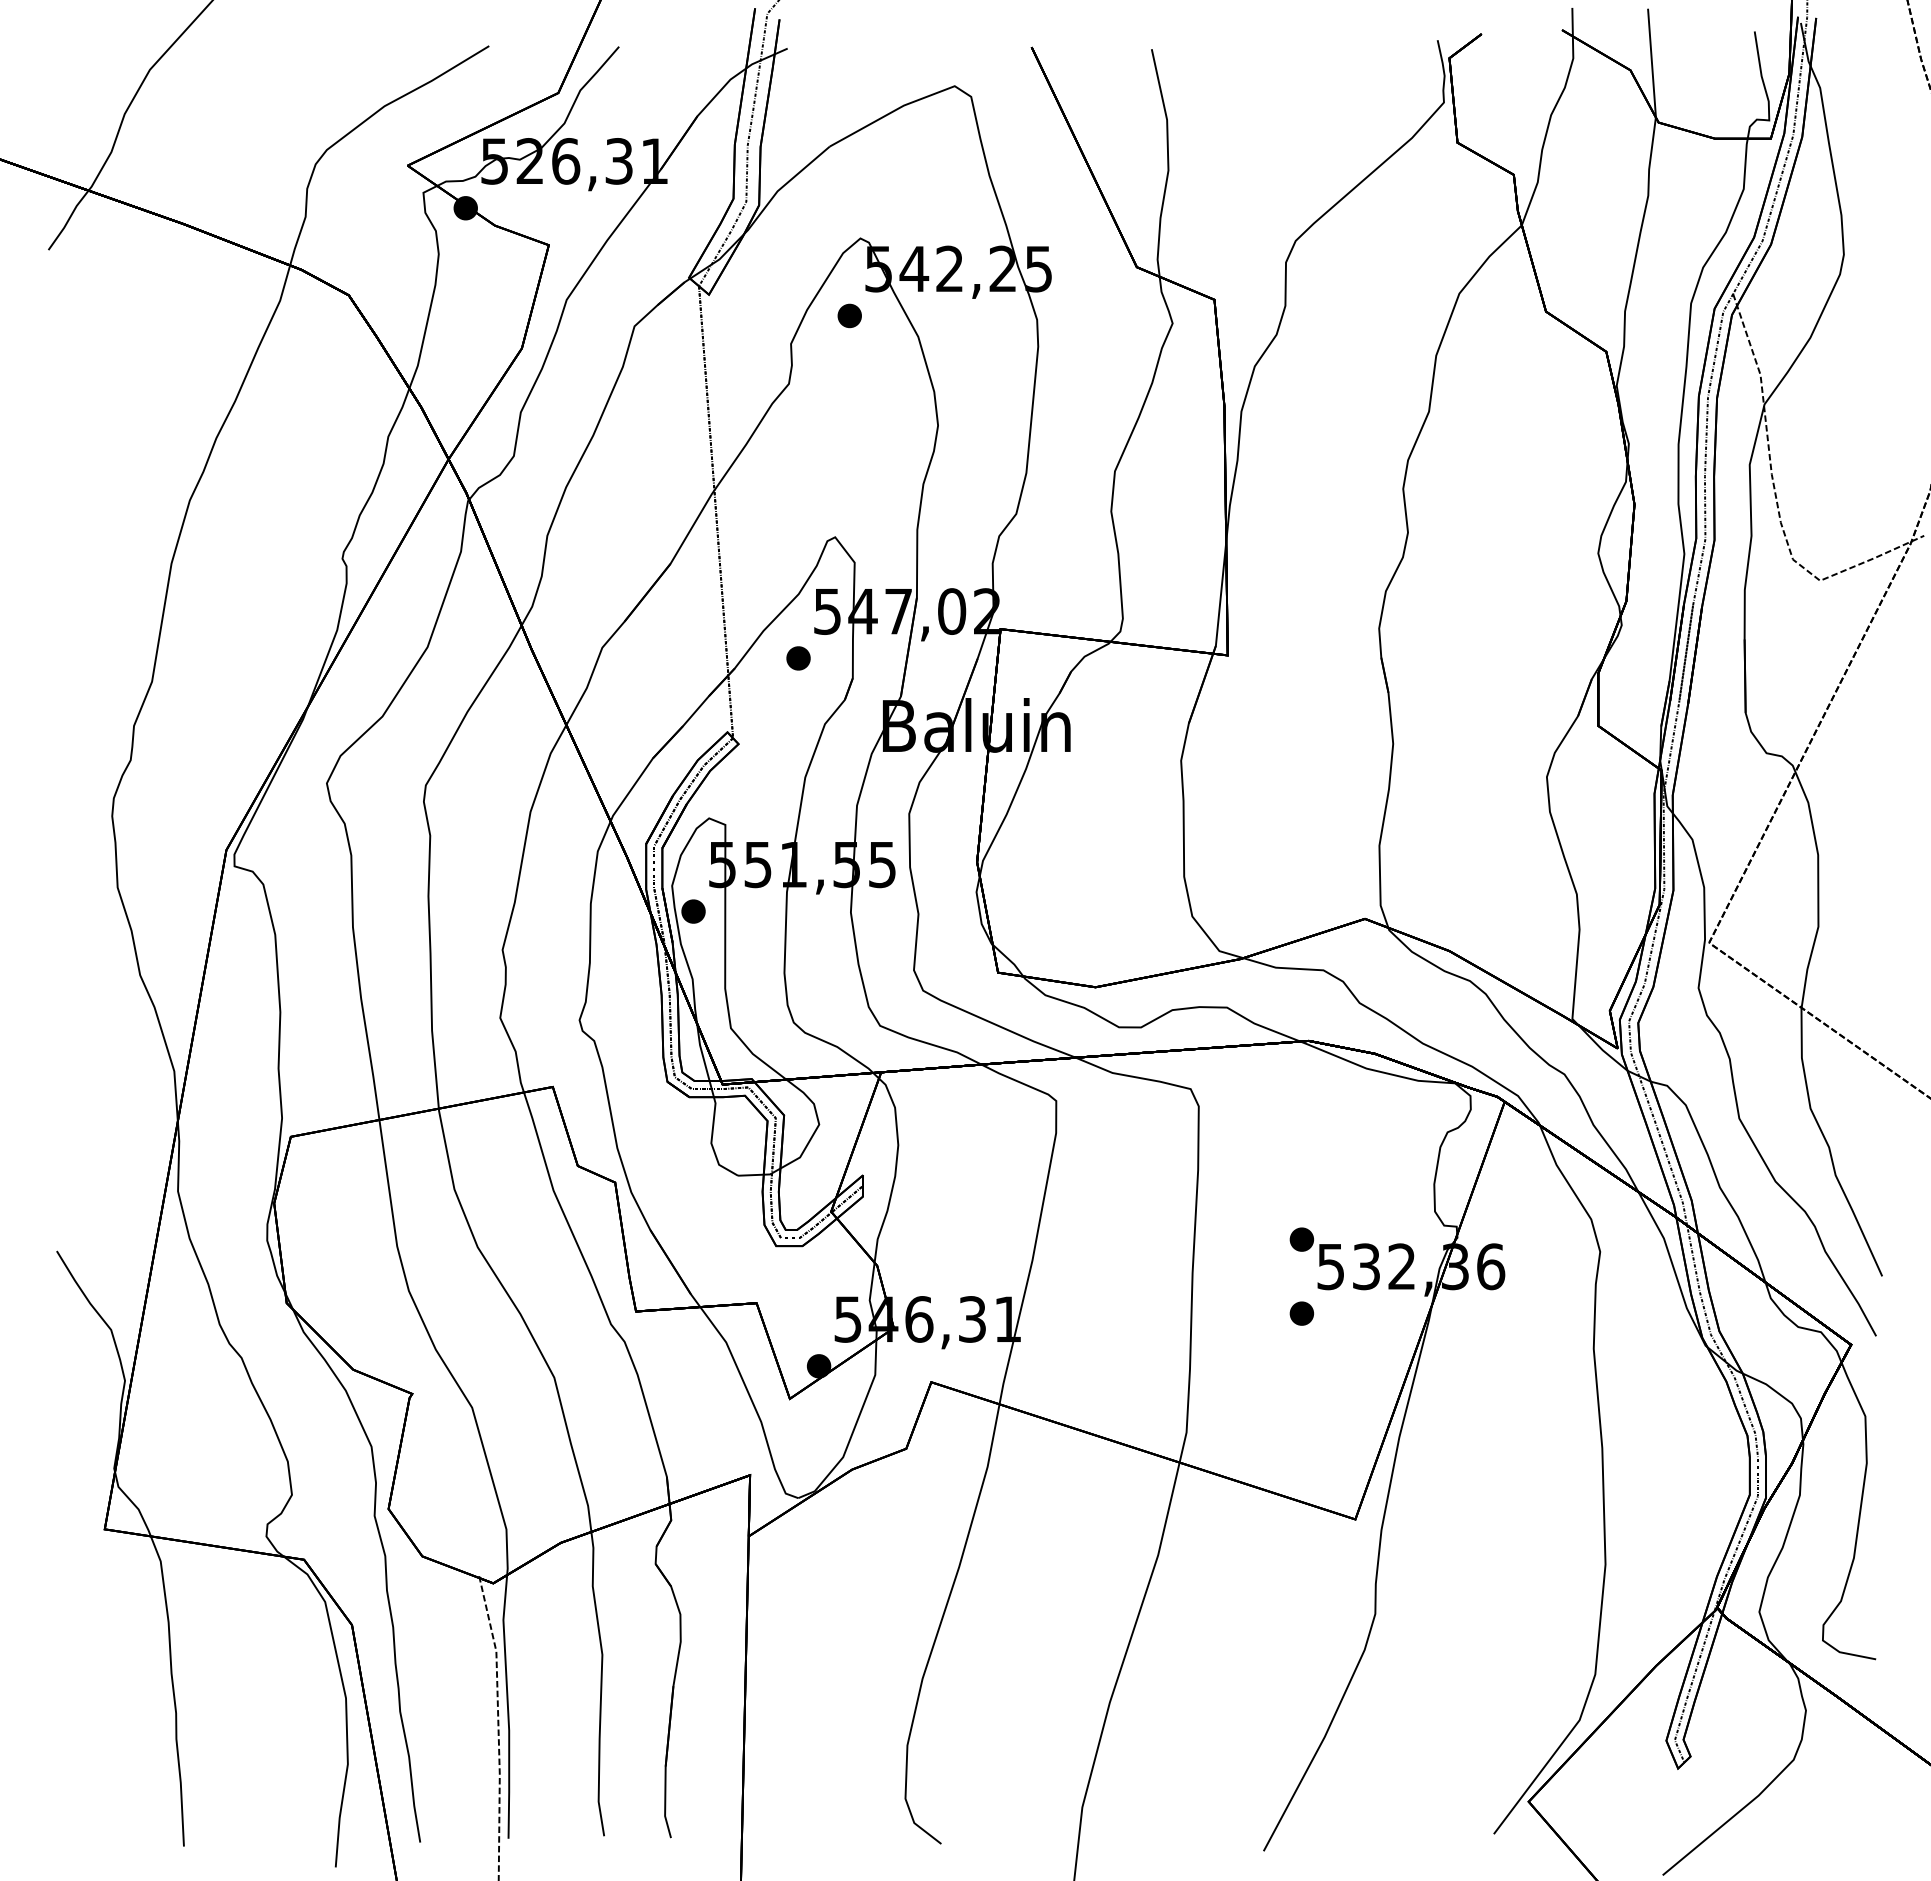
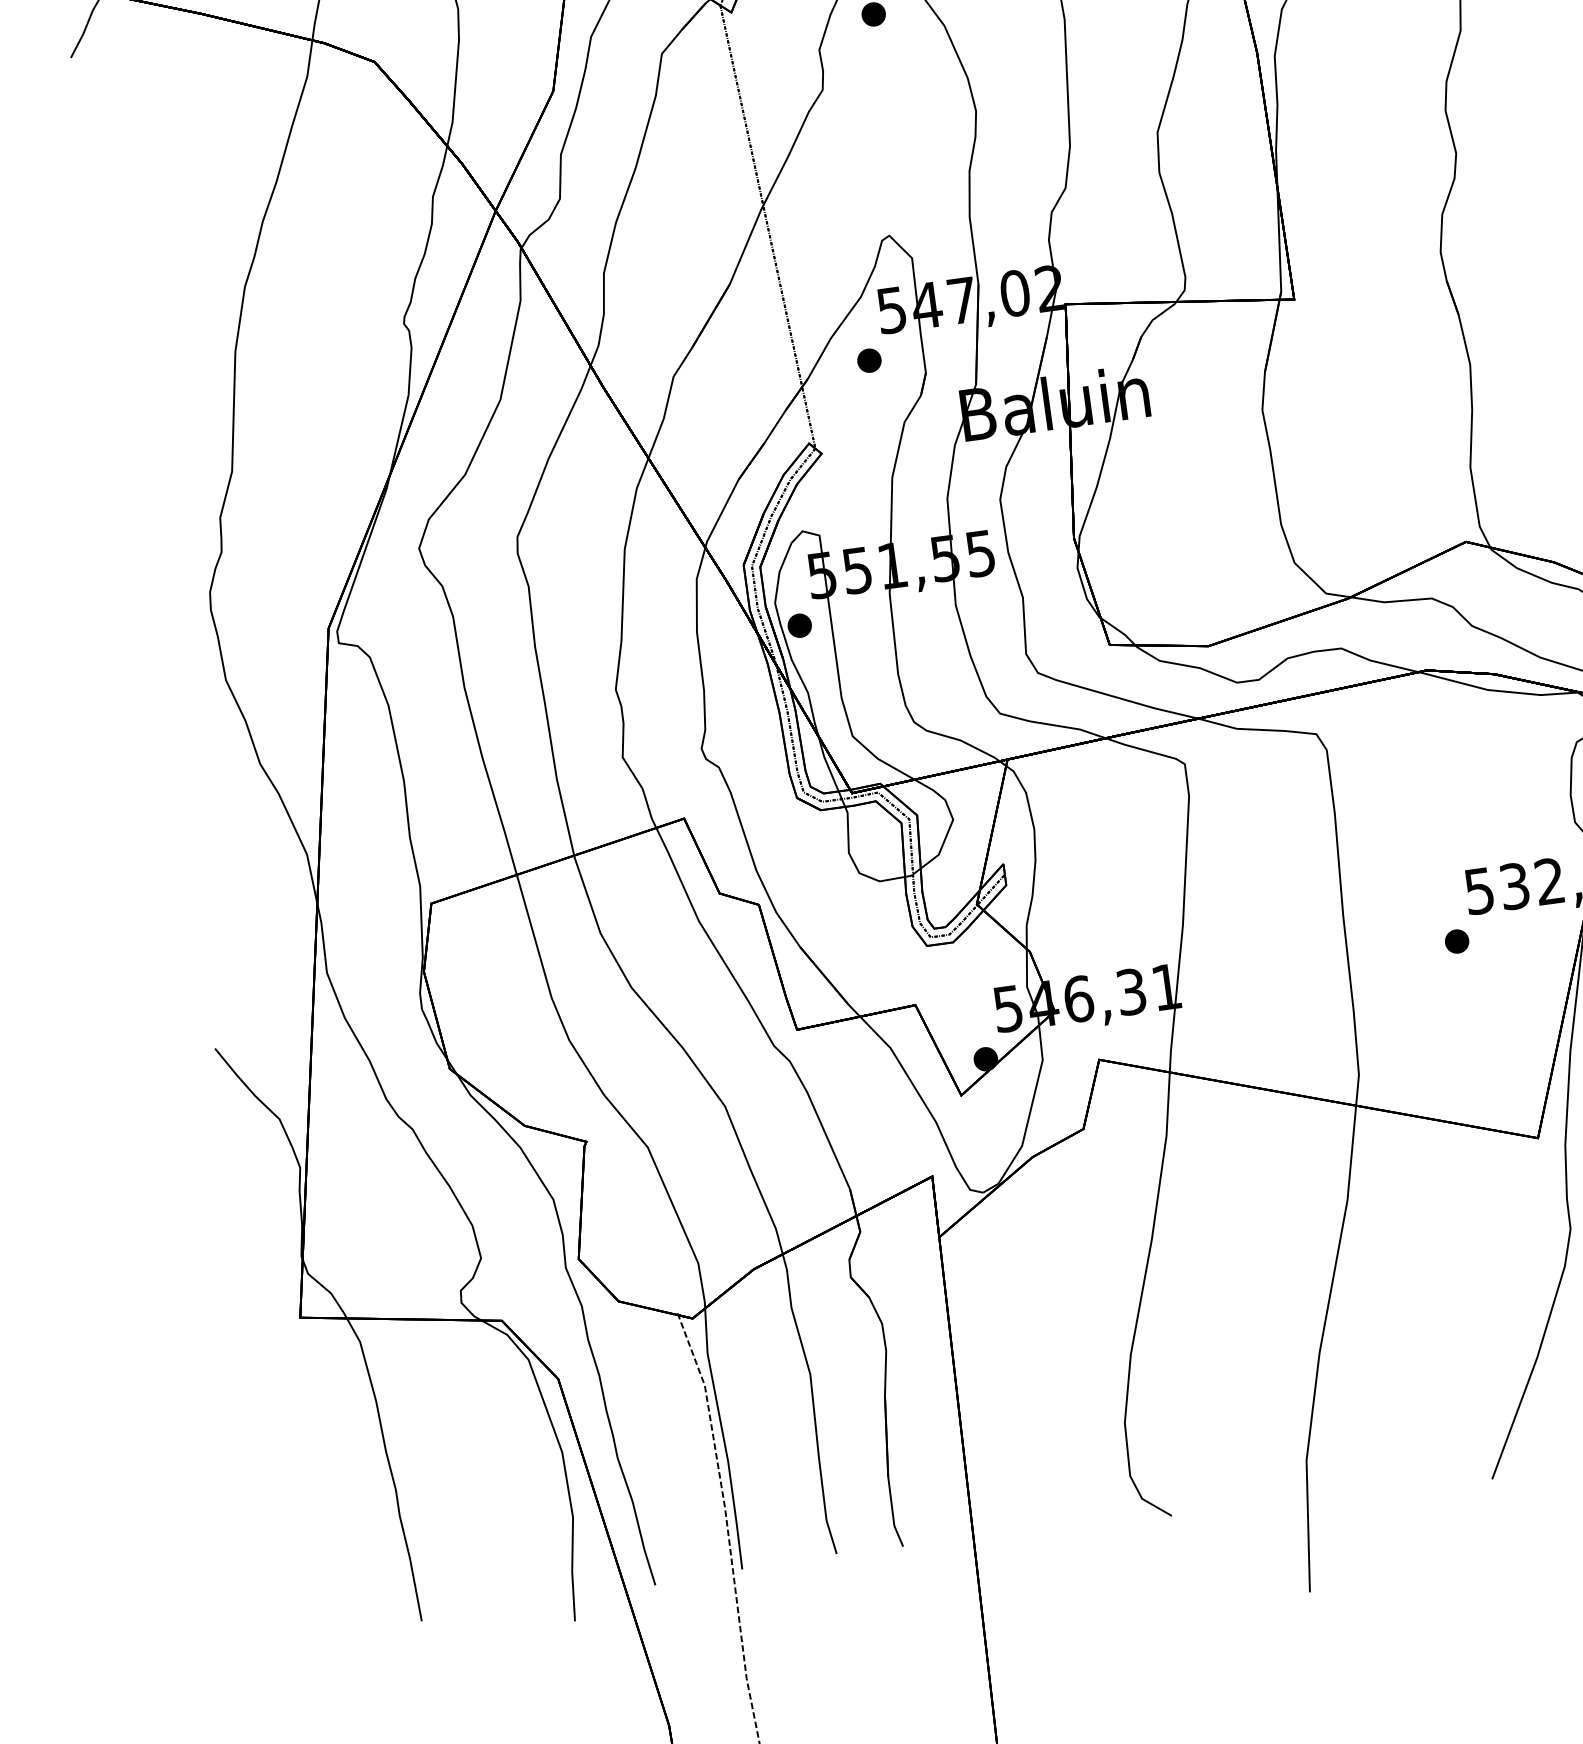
part: (1301, 1239) -> (1446, 868), removed

